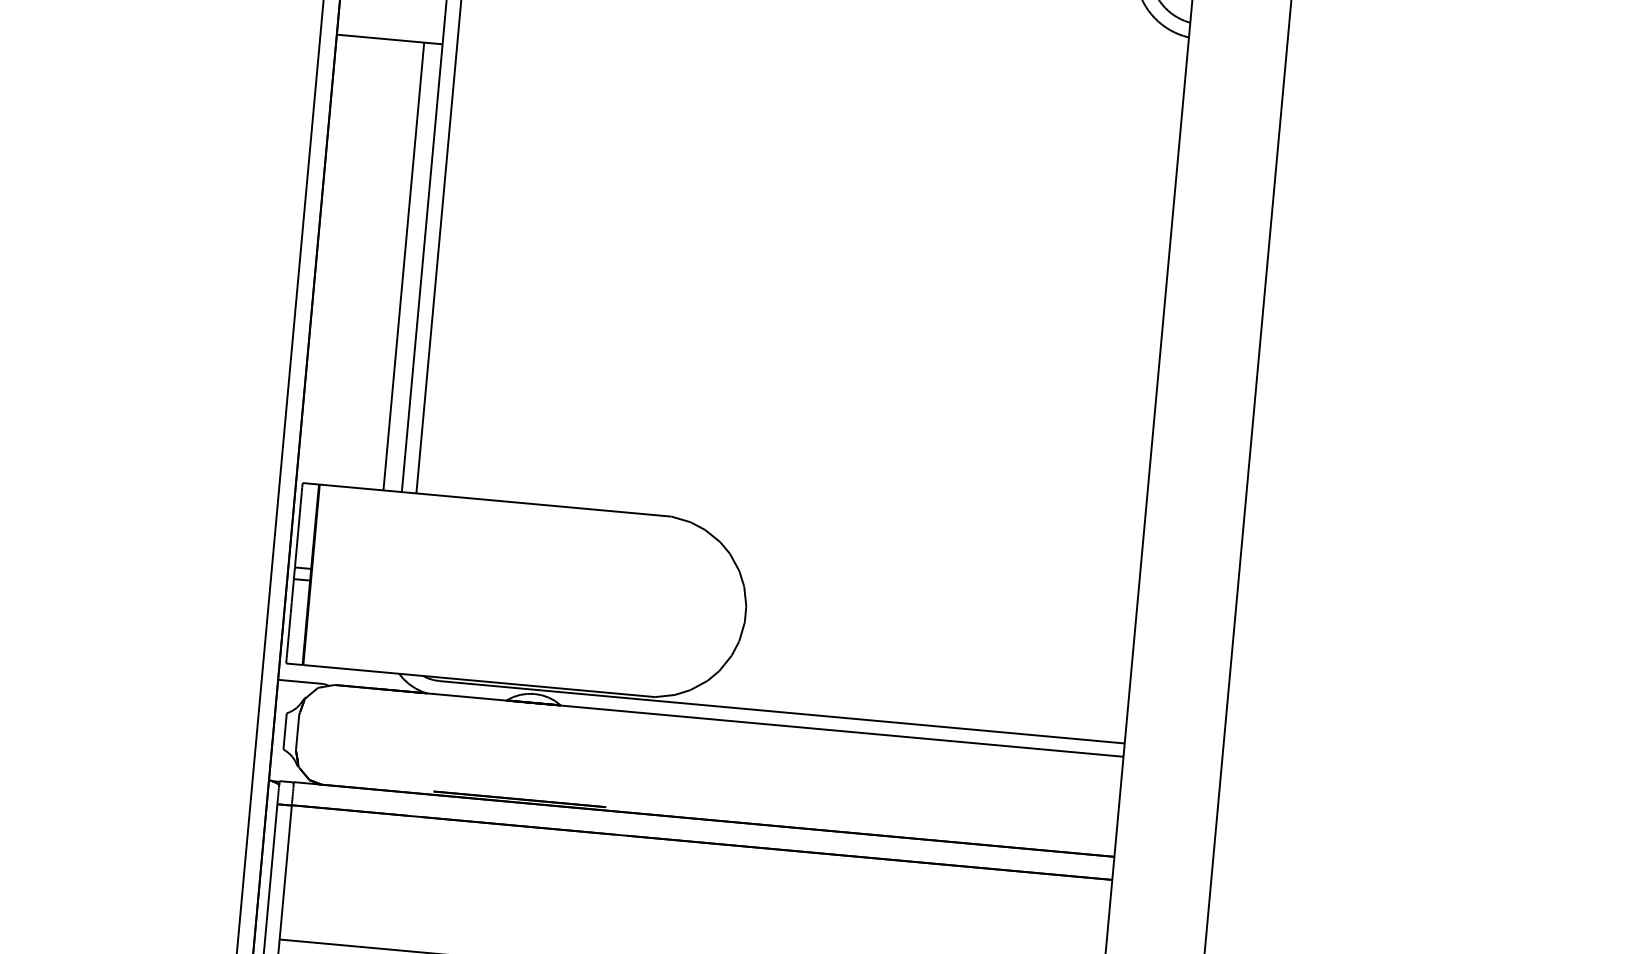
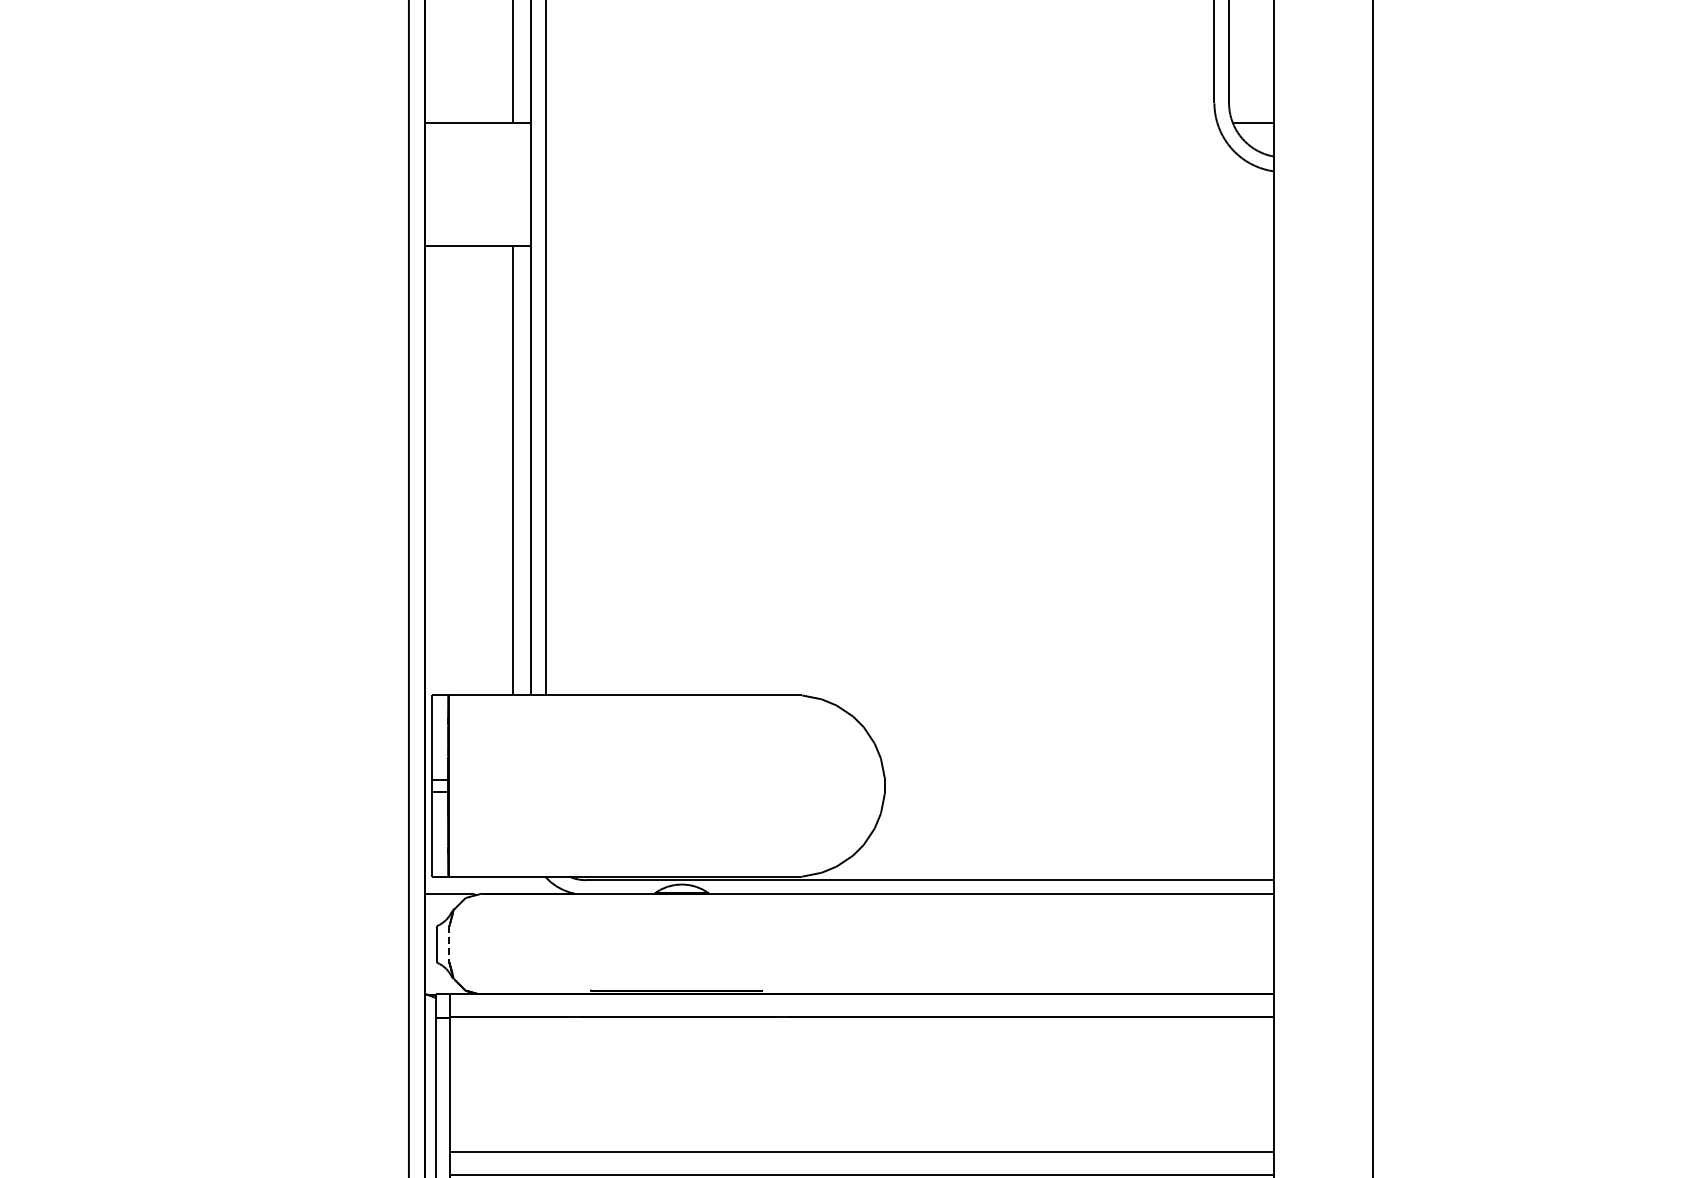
line: (297, 732) -> (449, 944), solid -> dashed

